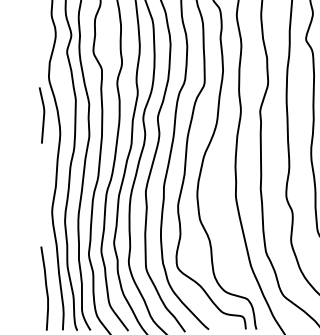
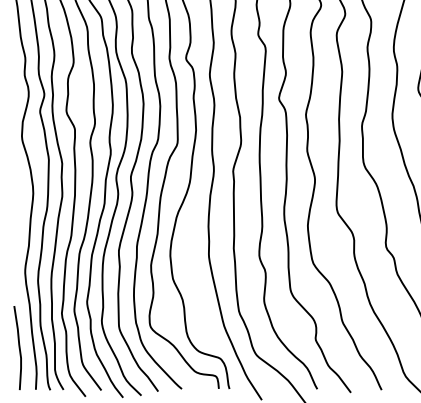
line: (43, 115) -> (16, 174), removed

